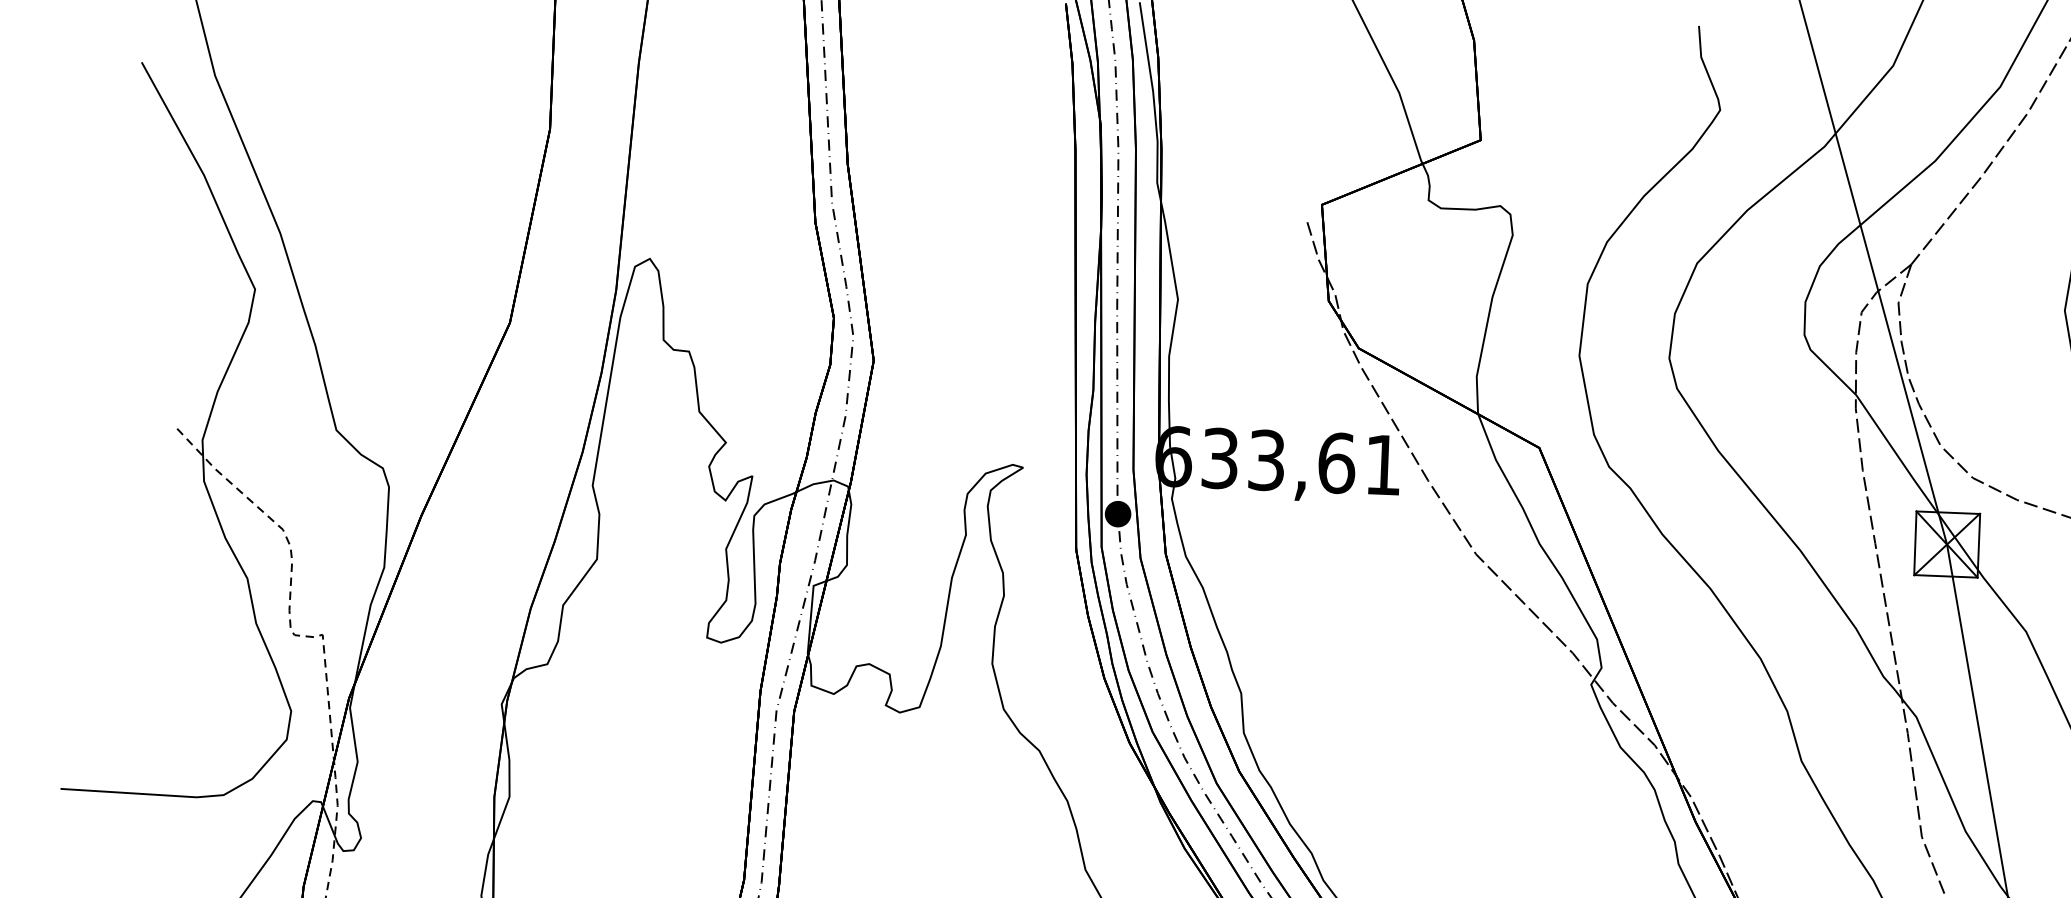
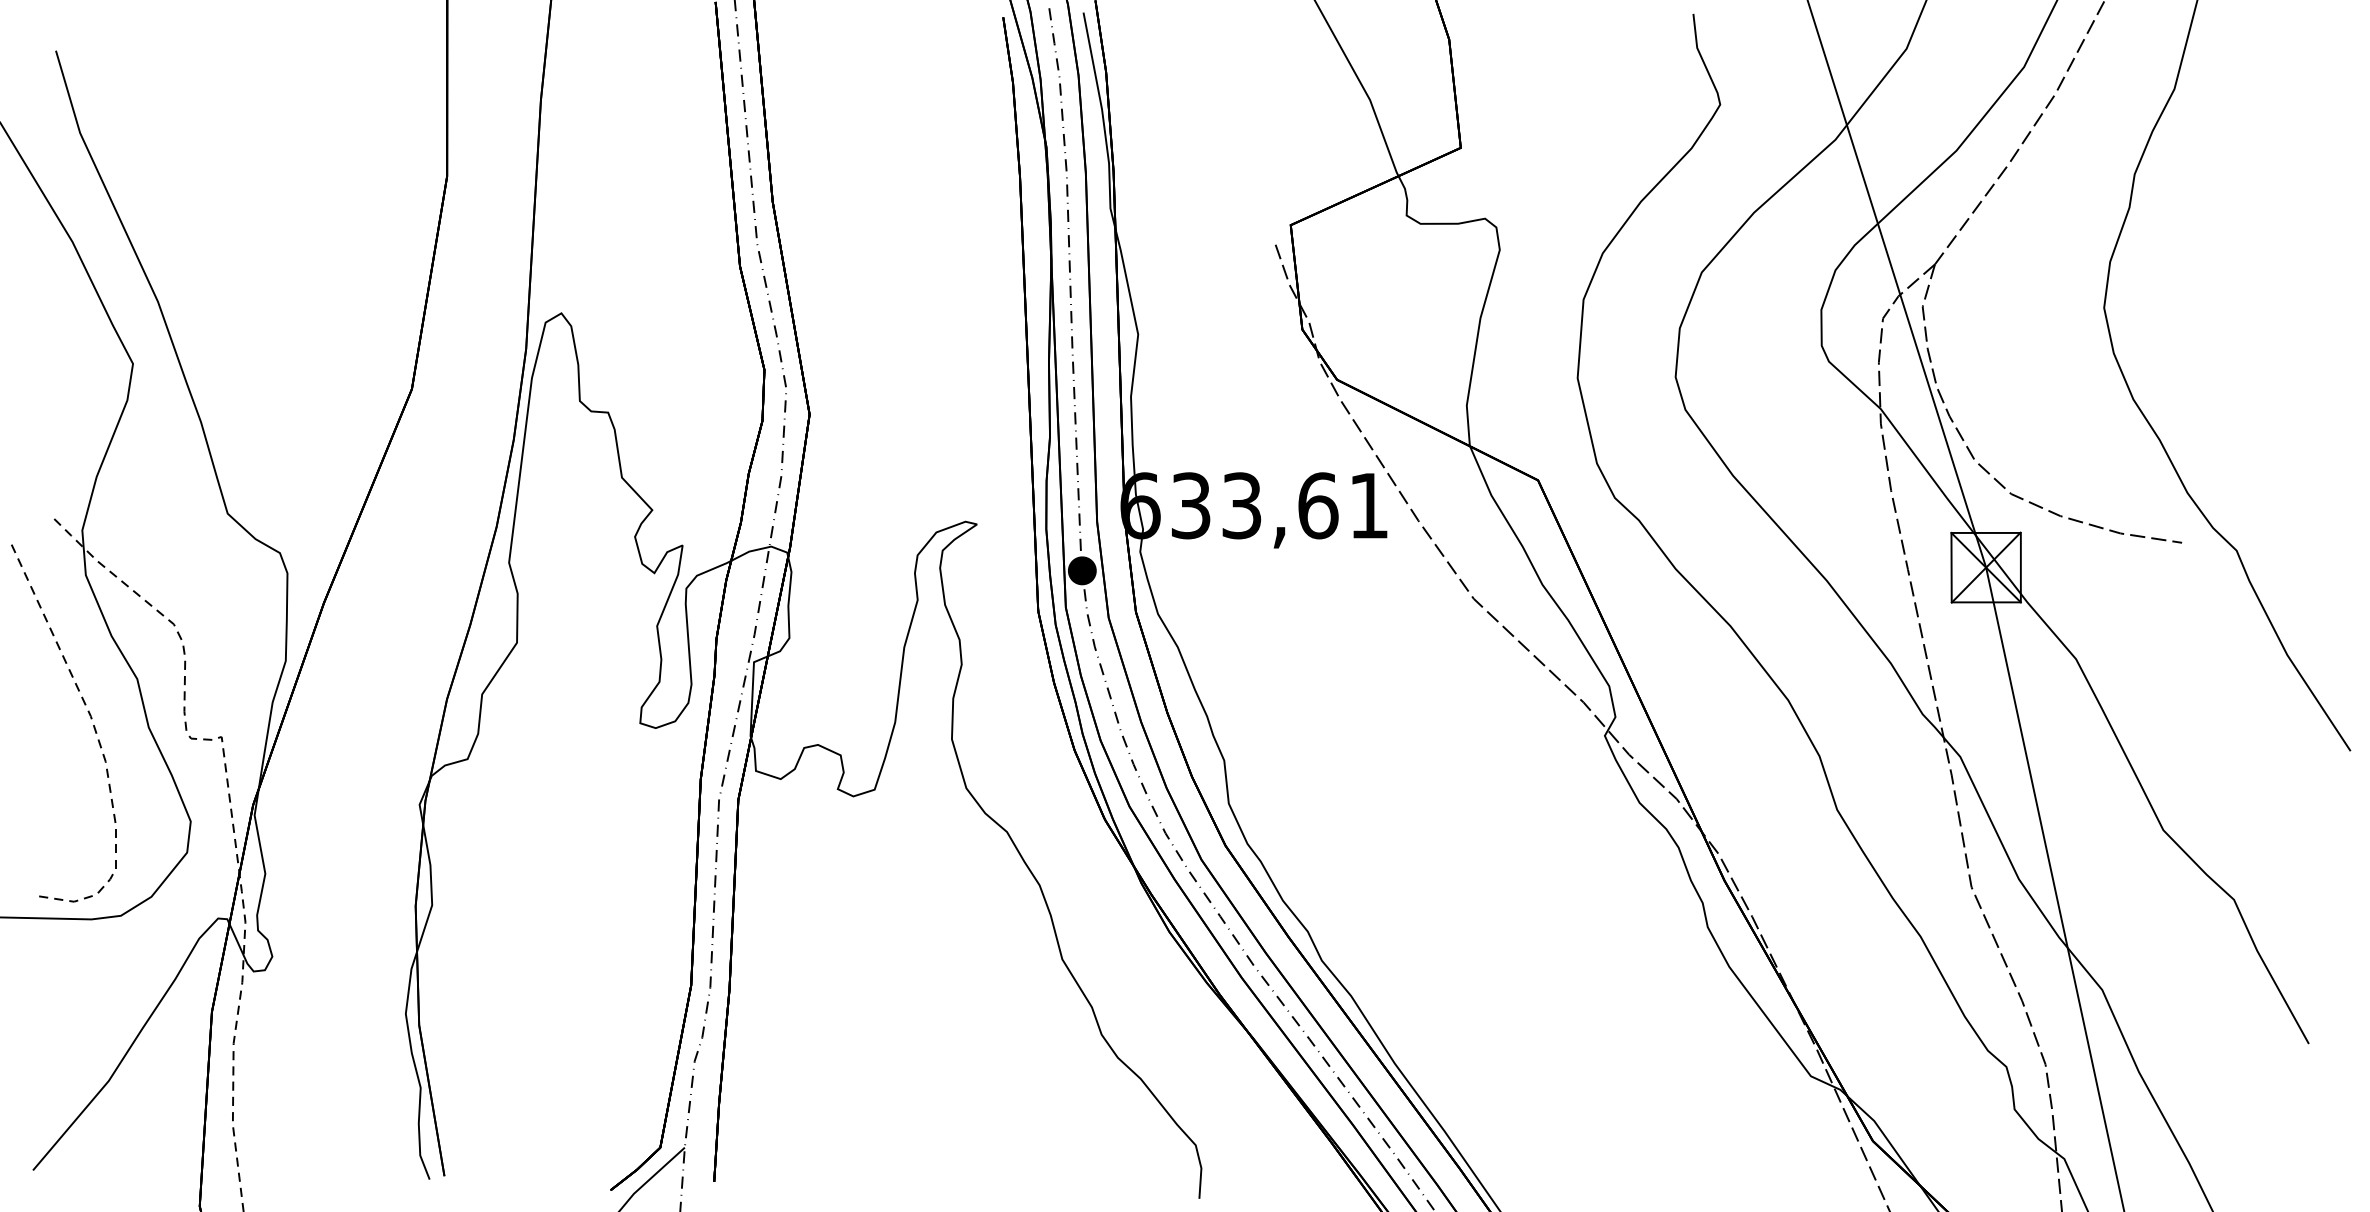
curve: (200, 606) -> (87, 711), added

